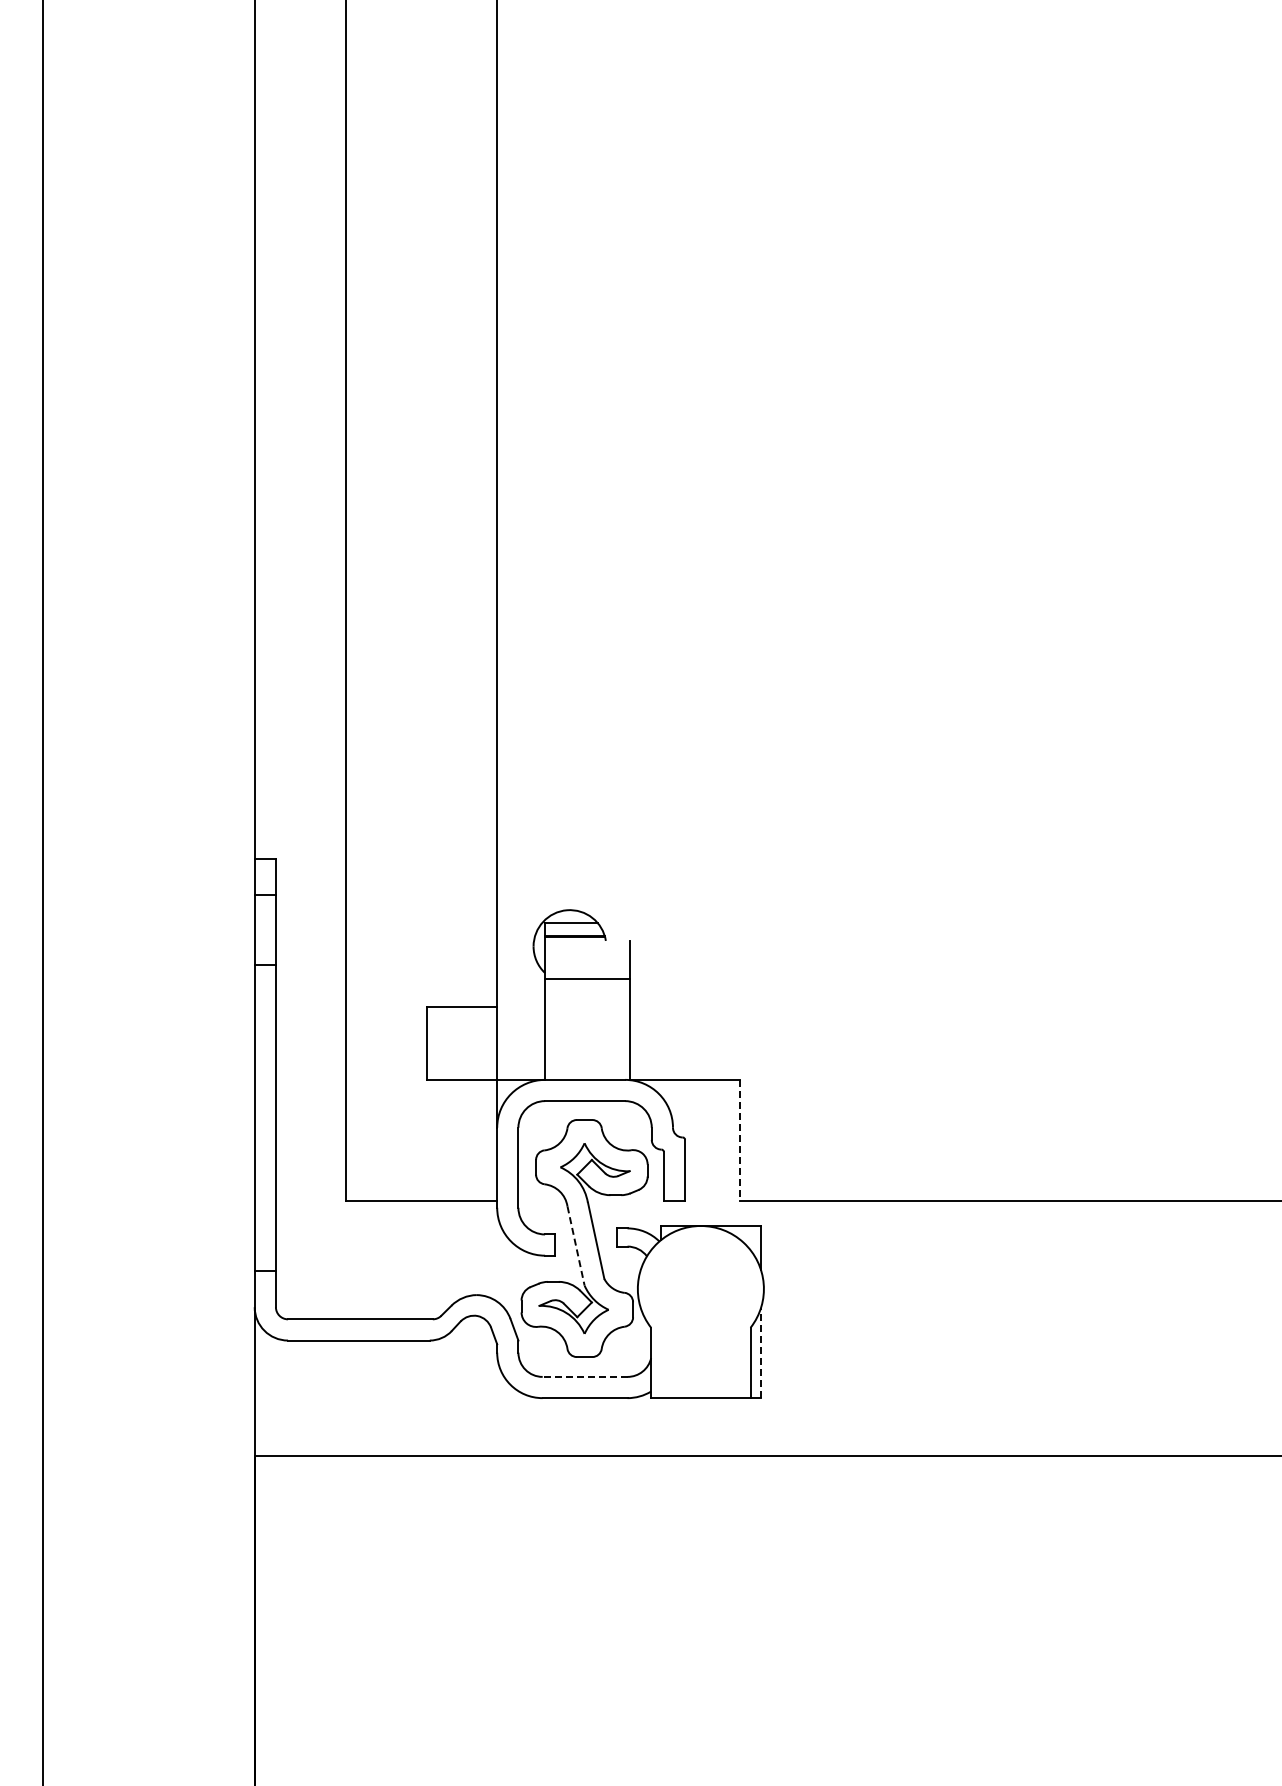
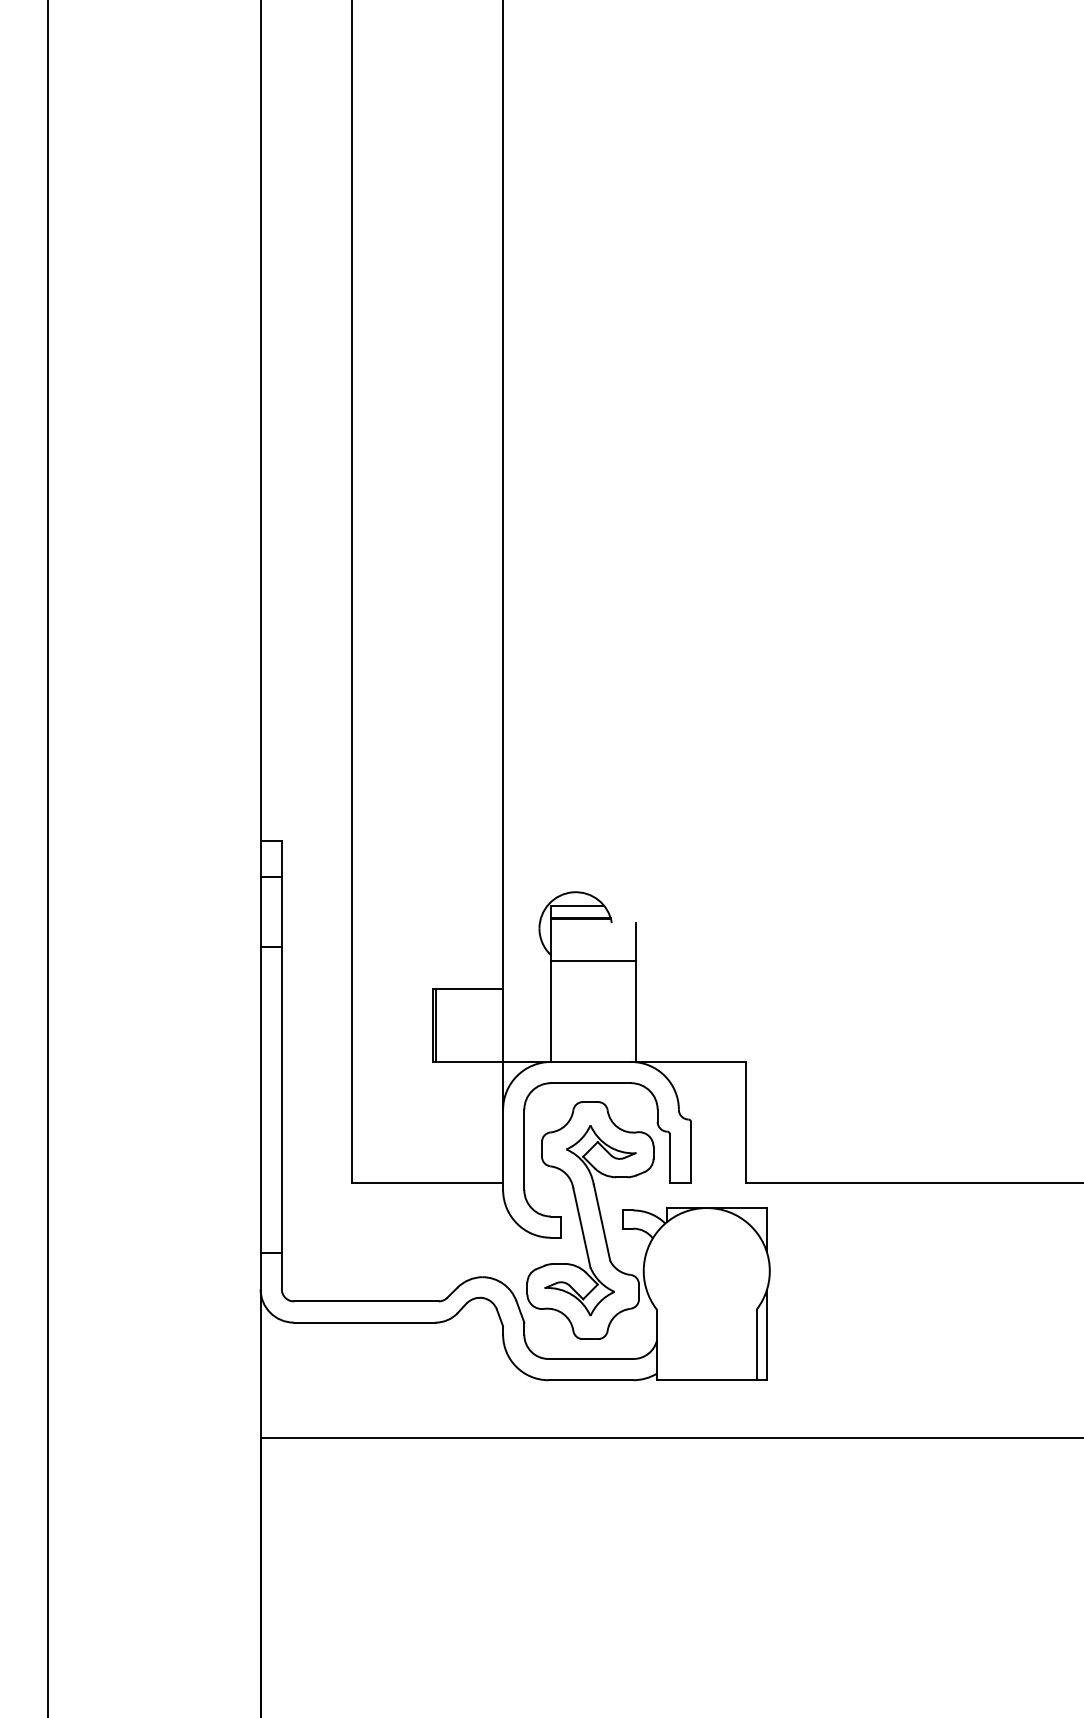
line: (430, 1043) -> (436, 1025), added
line: (739, 1140) -> (745, 1122), dashed -> solid
line: (576, 1246) -> (582, 1228), dashed -> solid
line: (760, 1353) -> (766, 1335), dashed -> solid
line: (584, 1376) -> (590, 1358), dashed -> solid

